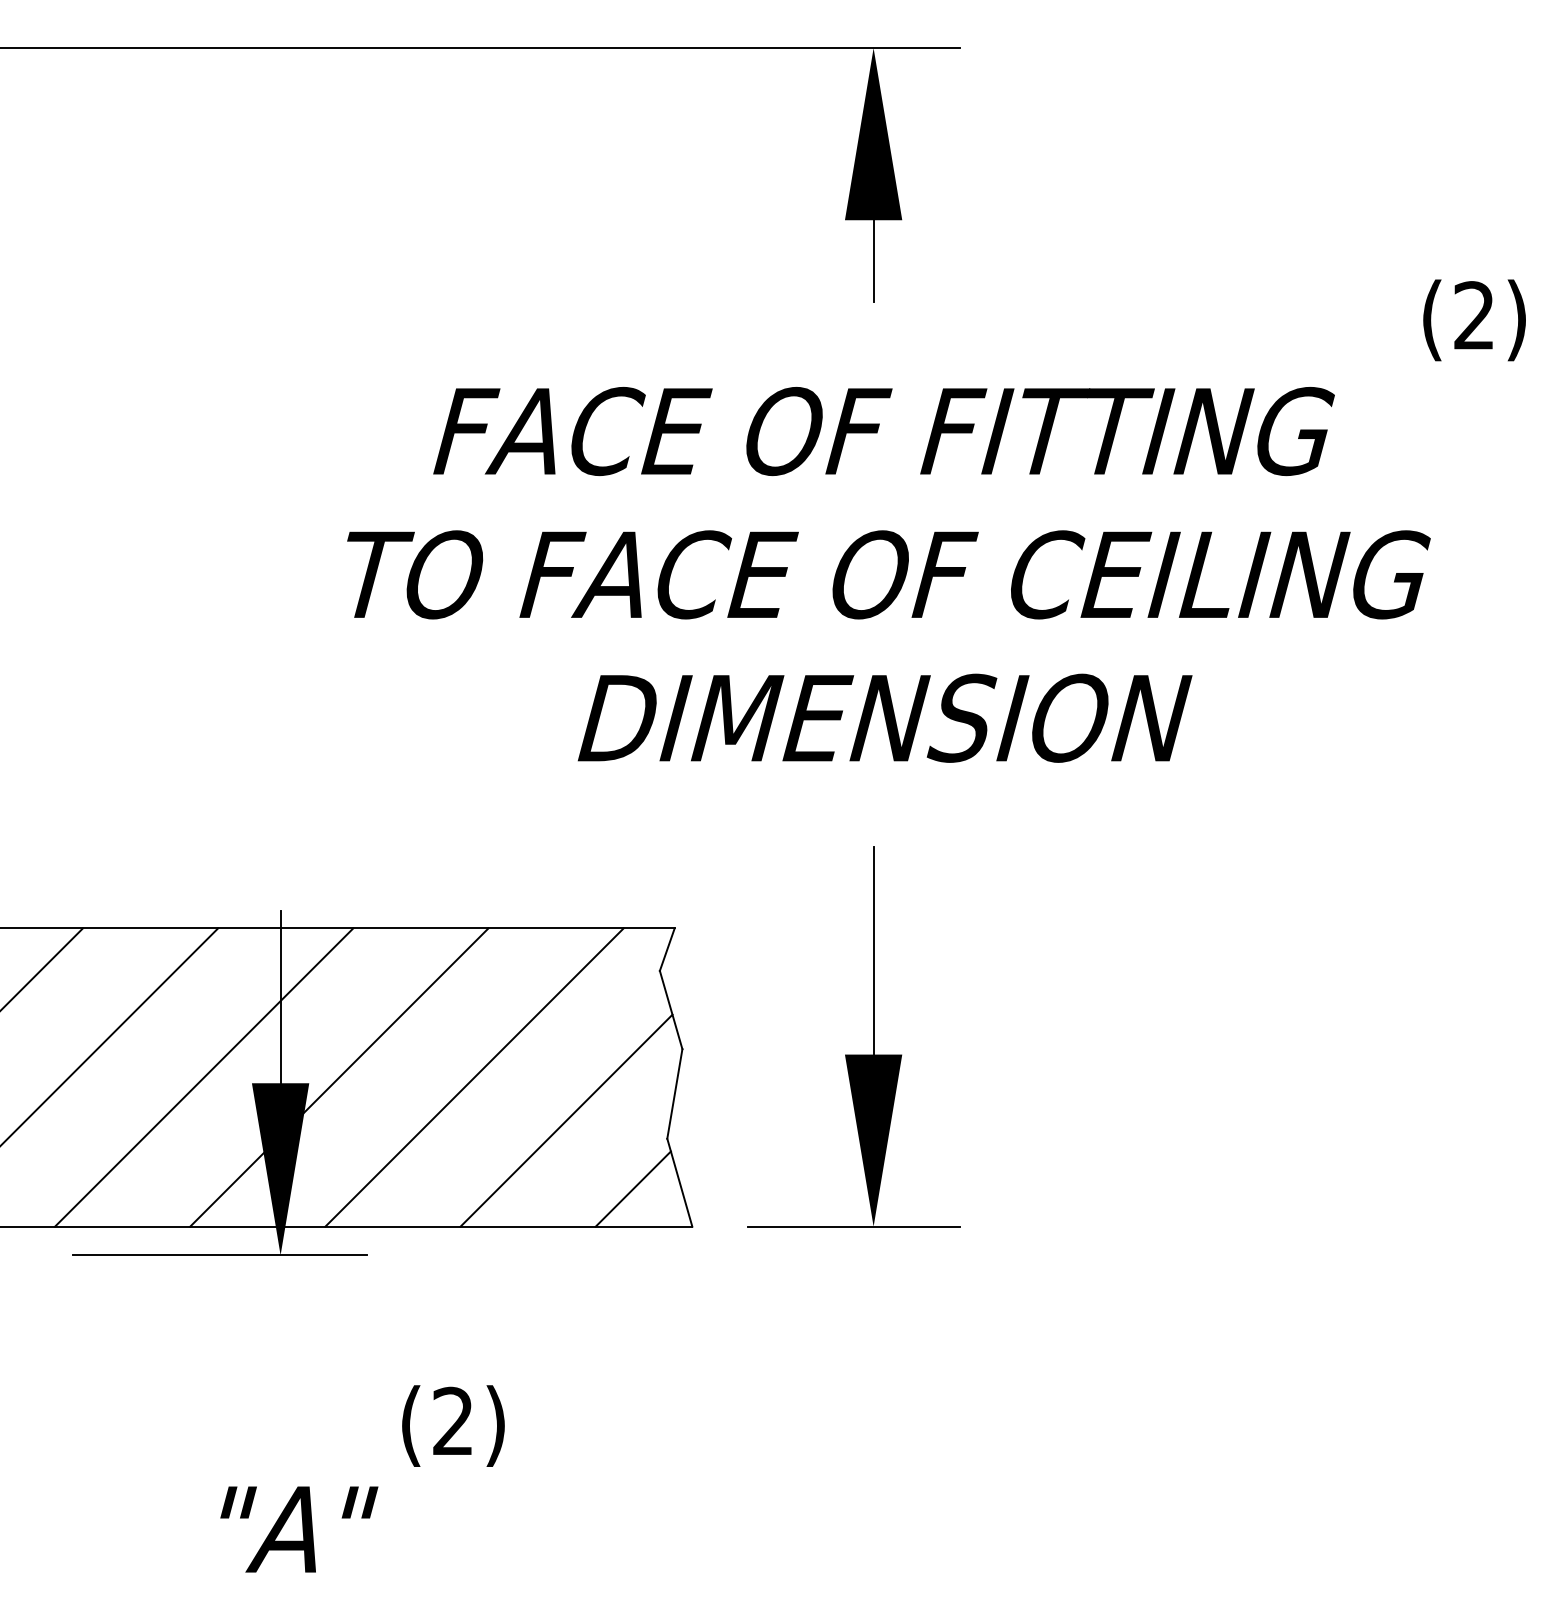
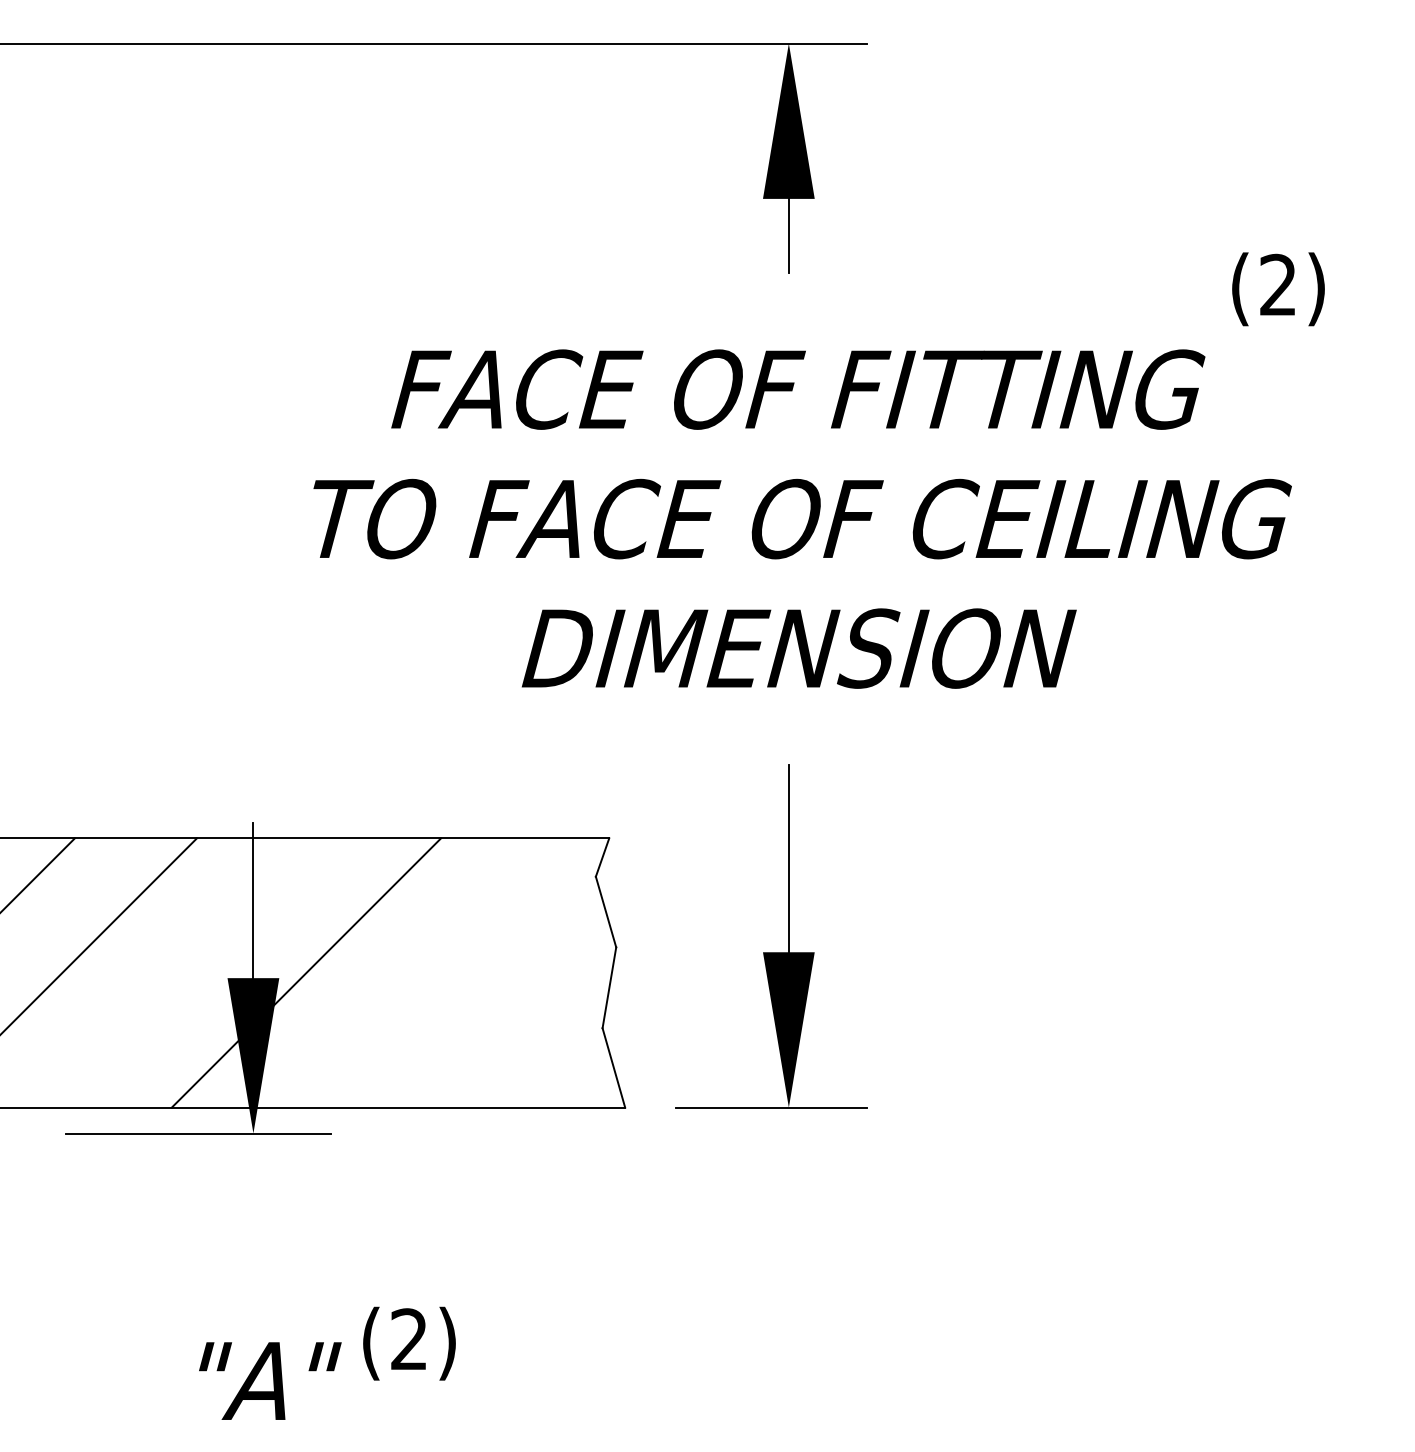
text: (1474, 320) -> (1278, 289), moved
line: (204, 1076) -> (184, 972), removed
line: (474, 1076) -> (428, 972), removed
line: (566, 1120) -> (511, 1011), removed
line: (632, 1188) -> (571, 1073), removed
text: (453, 1425) -> (409, 1343), moved

